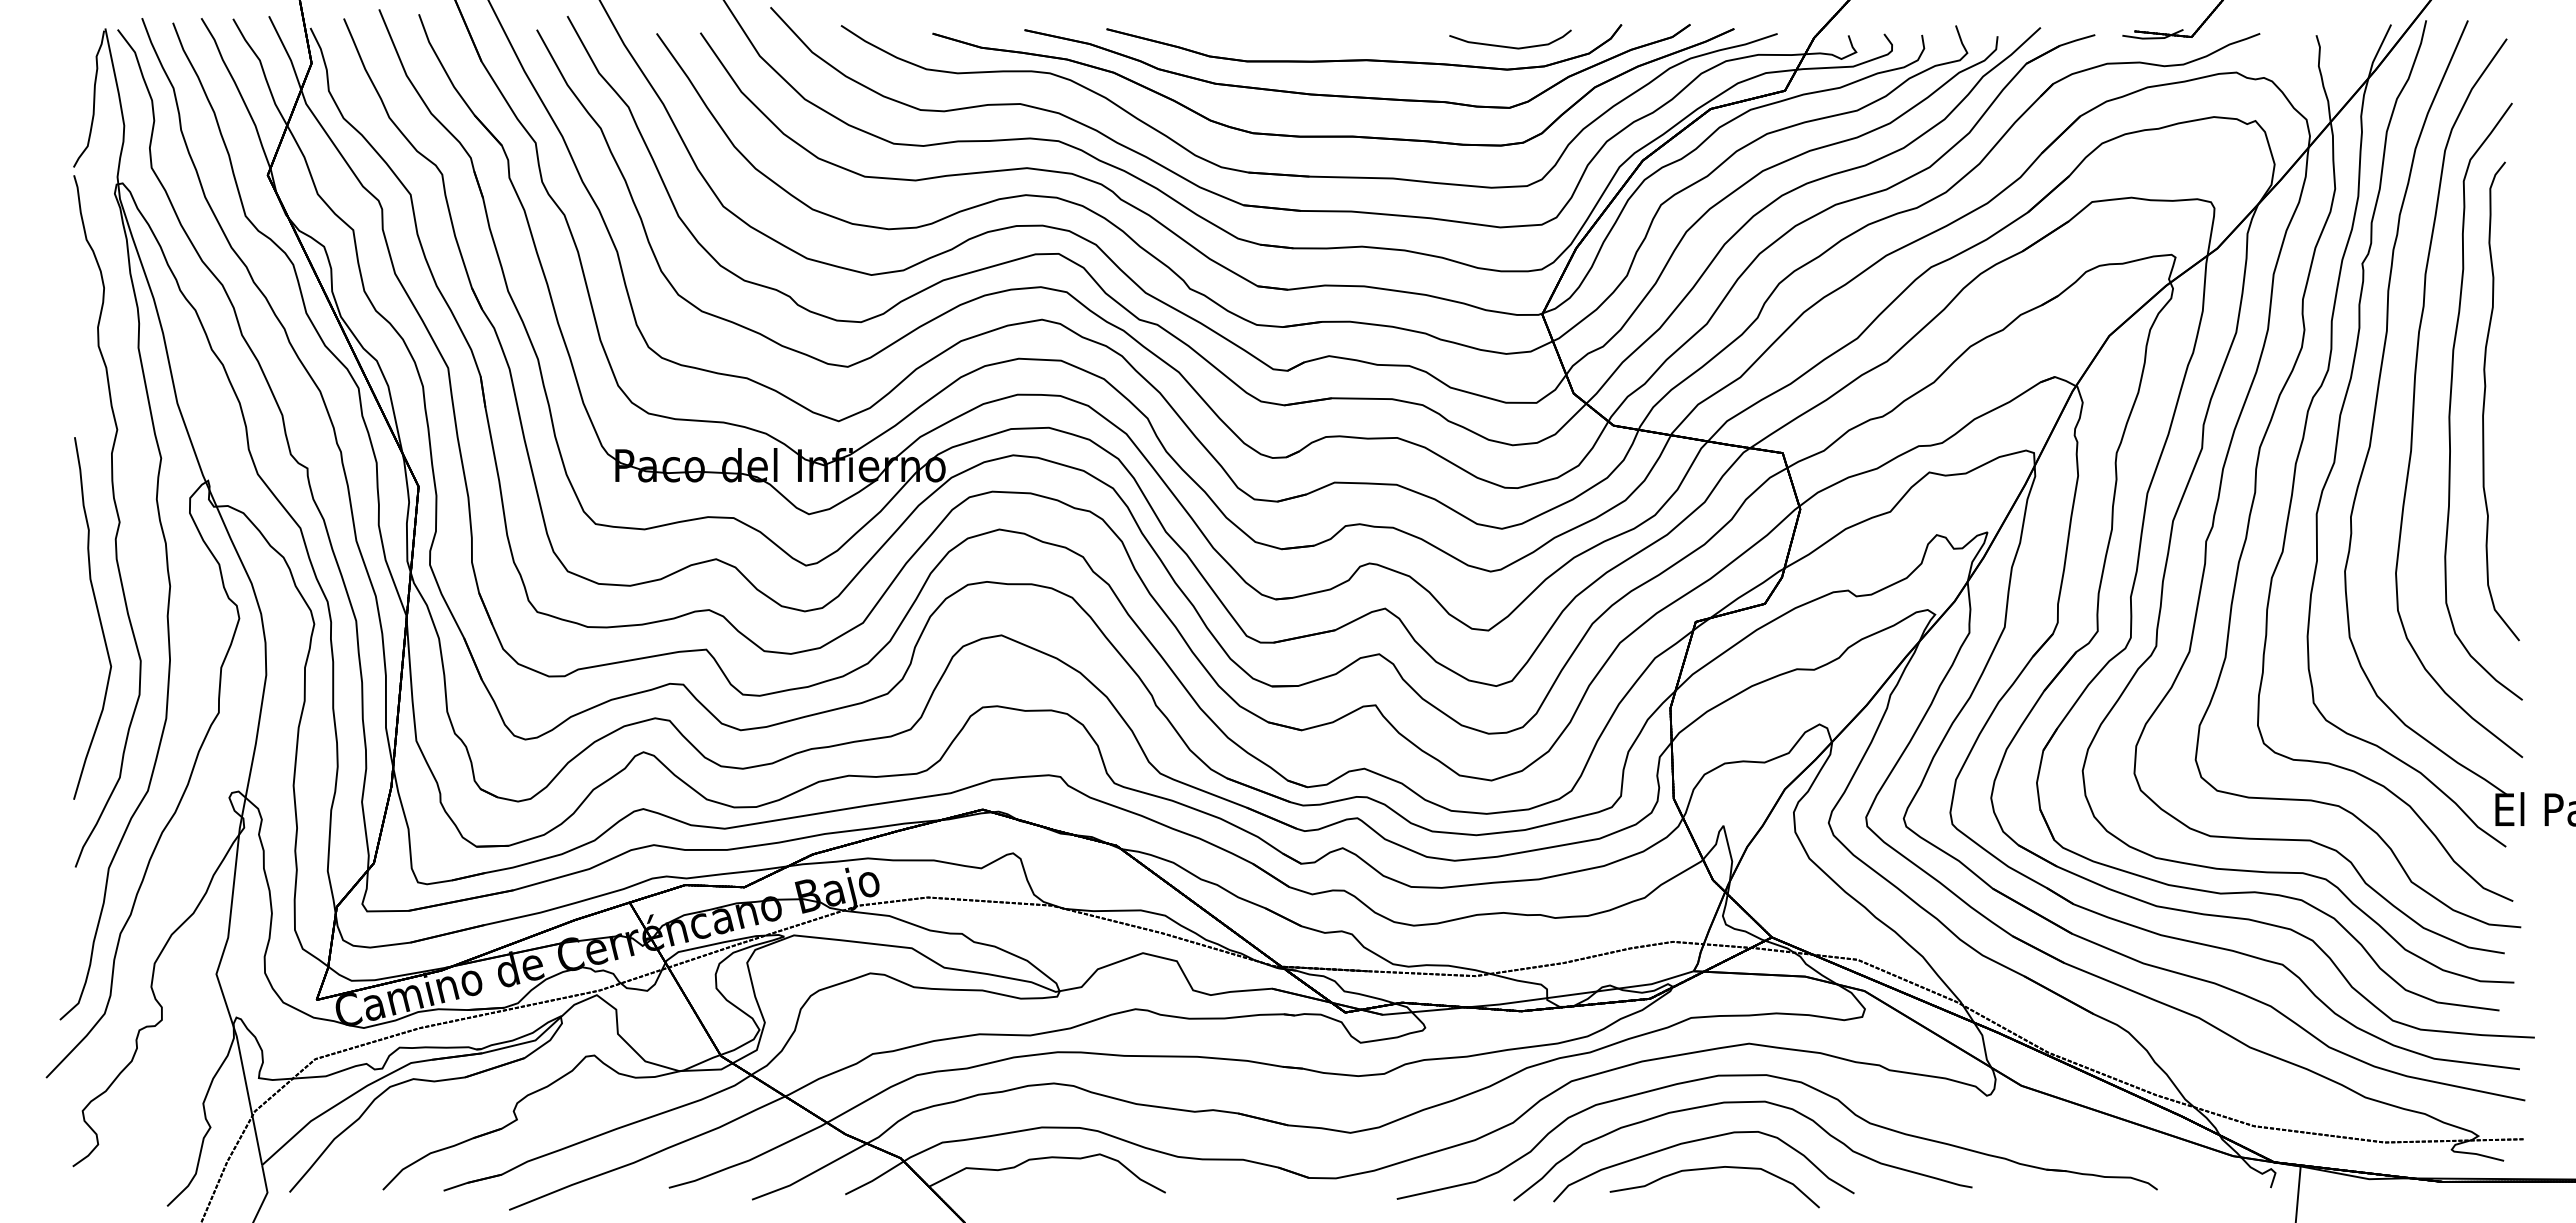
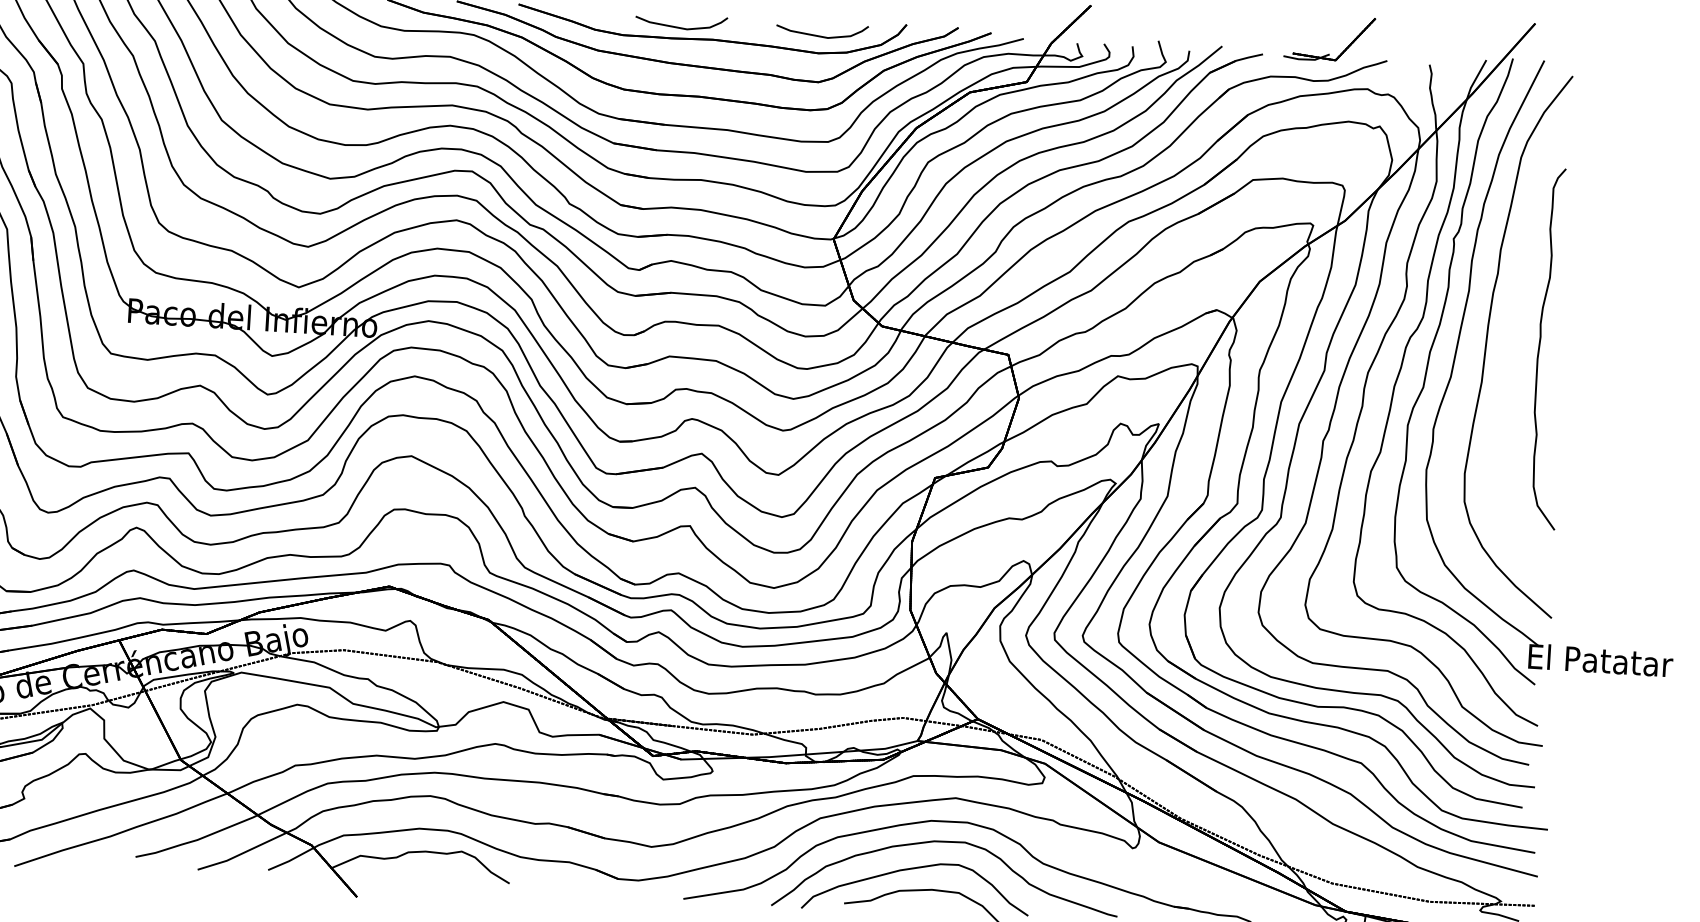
part: (1323, 46) -> (681, 27), added
part: (2451, 401) -> (1514, 346), removed

